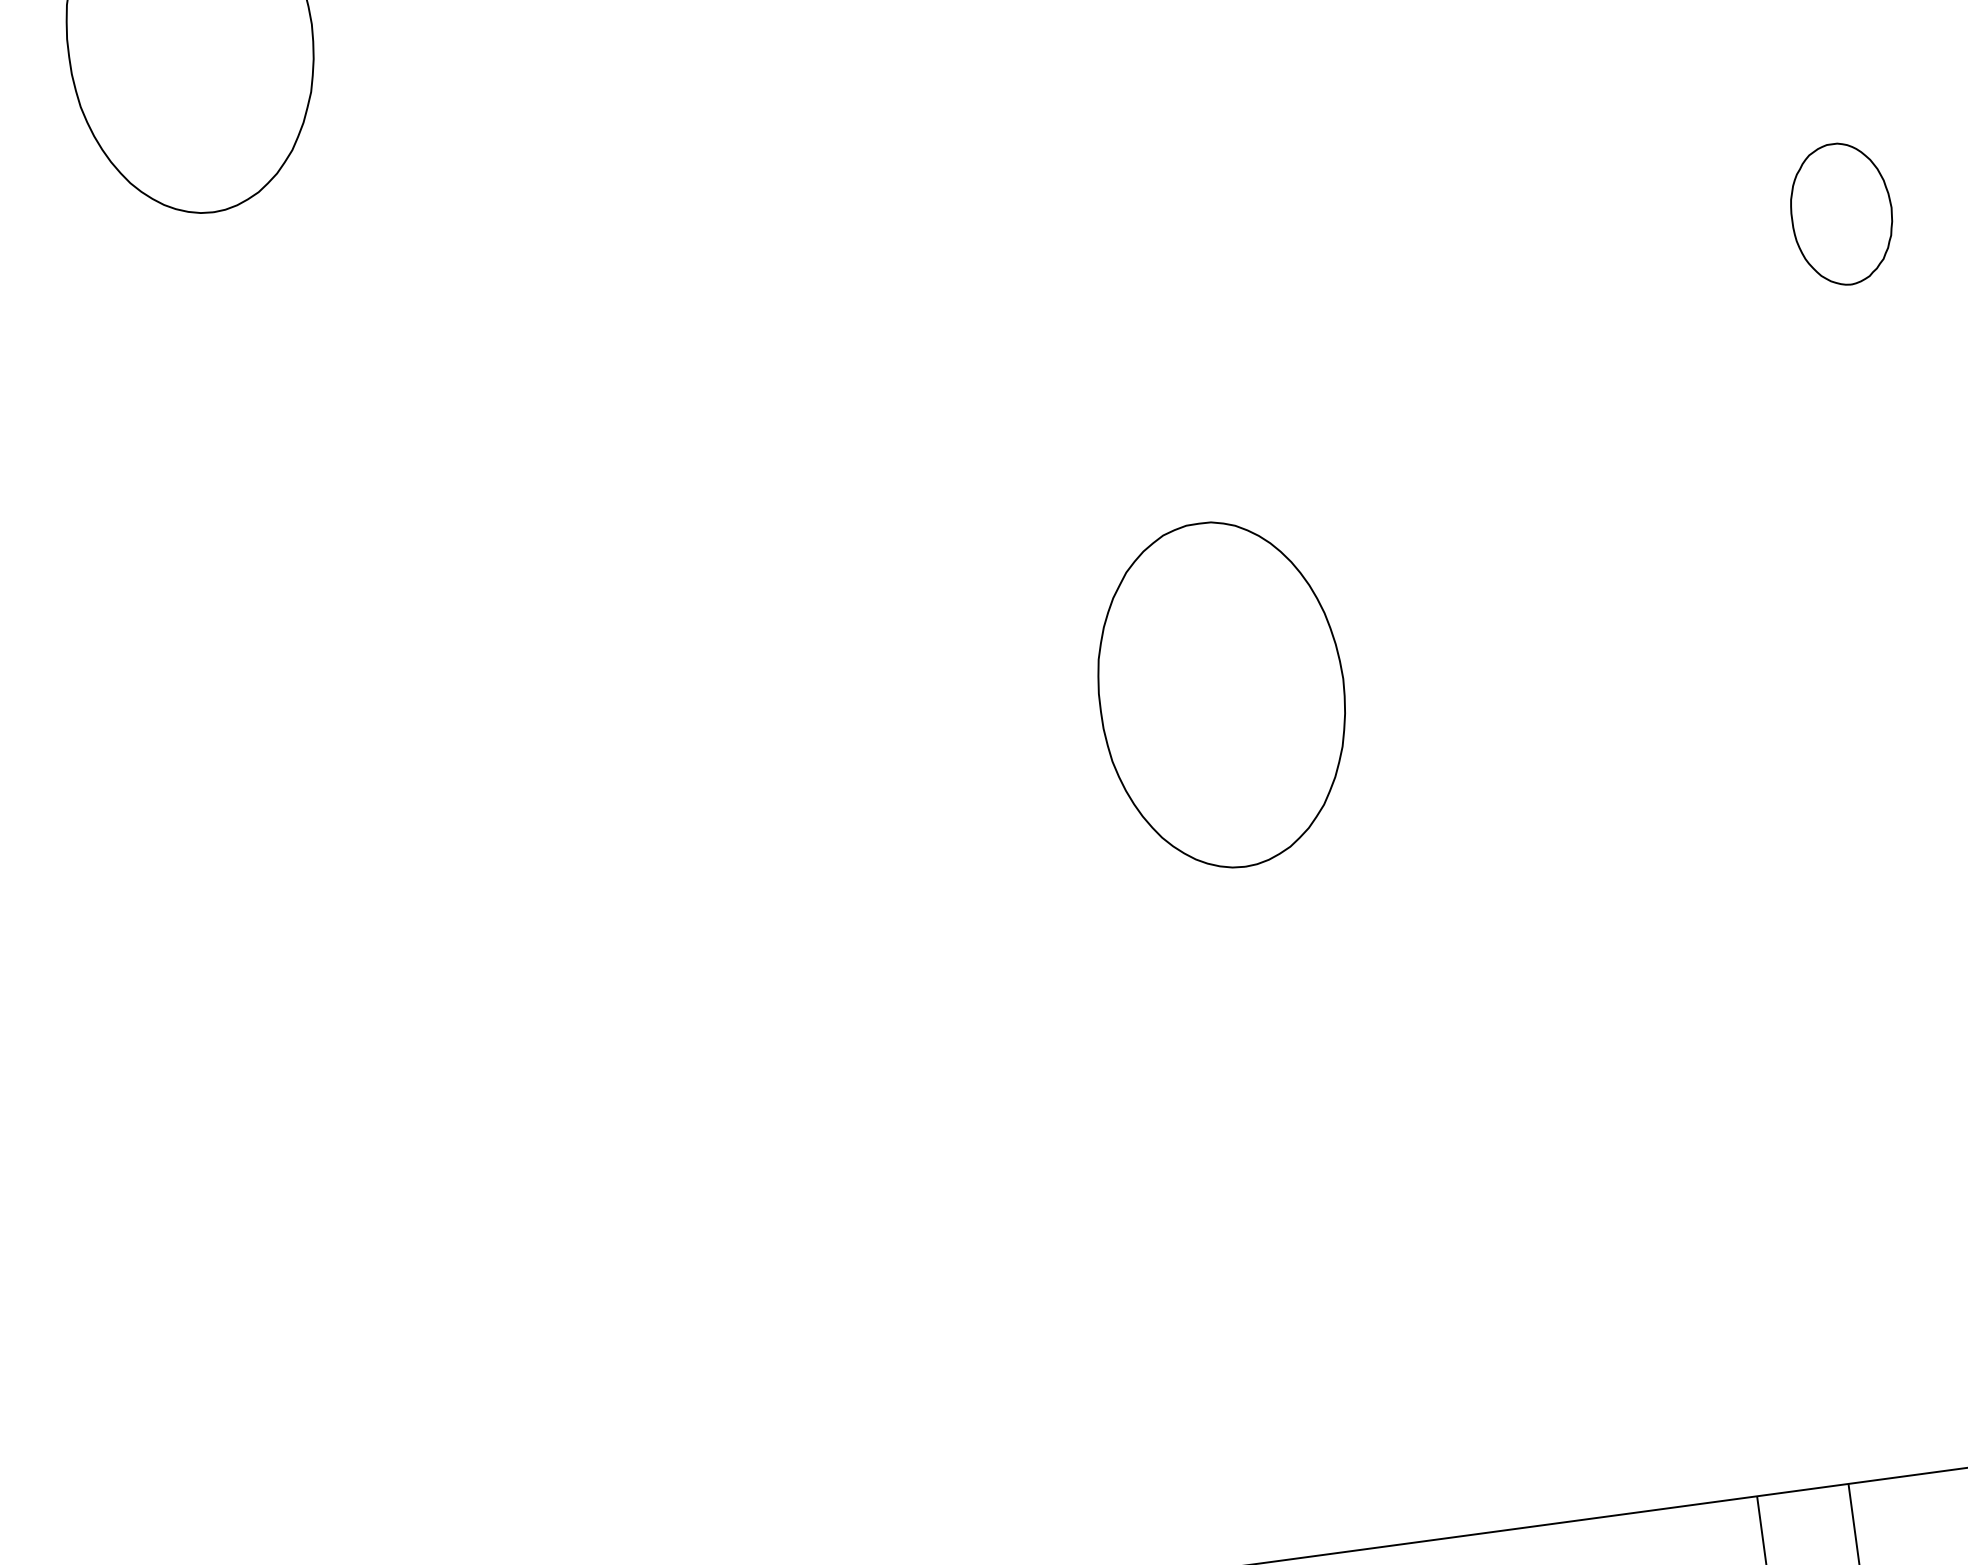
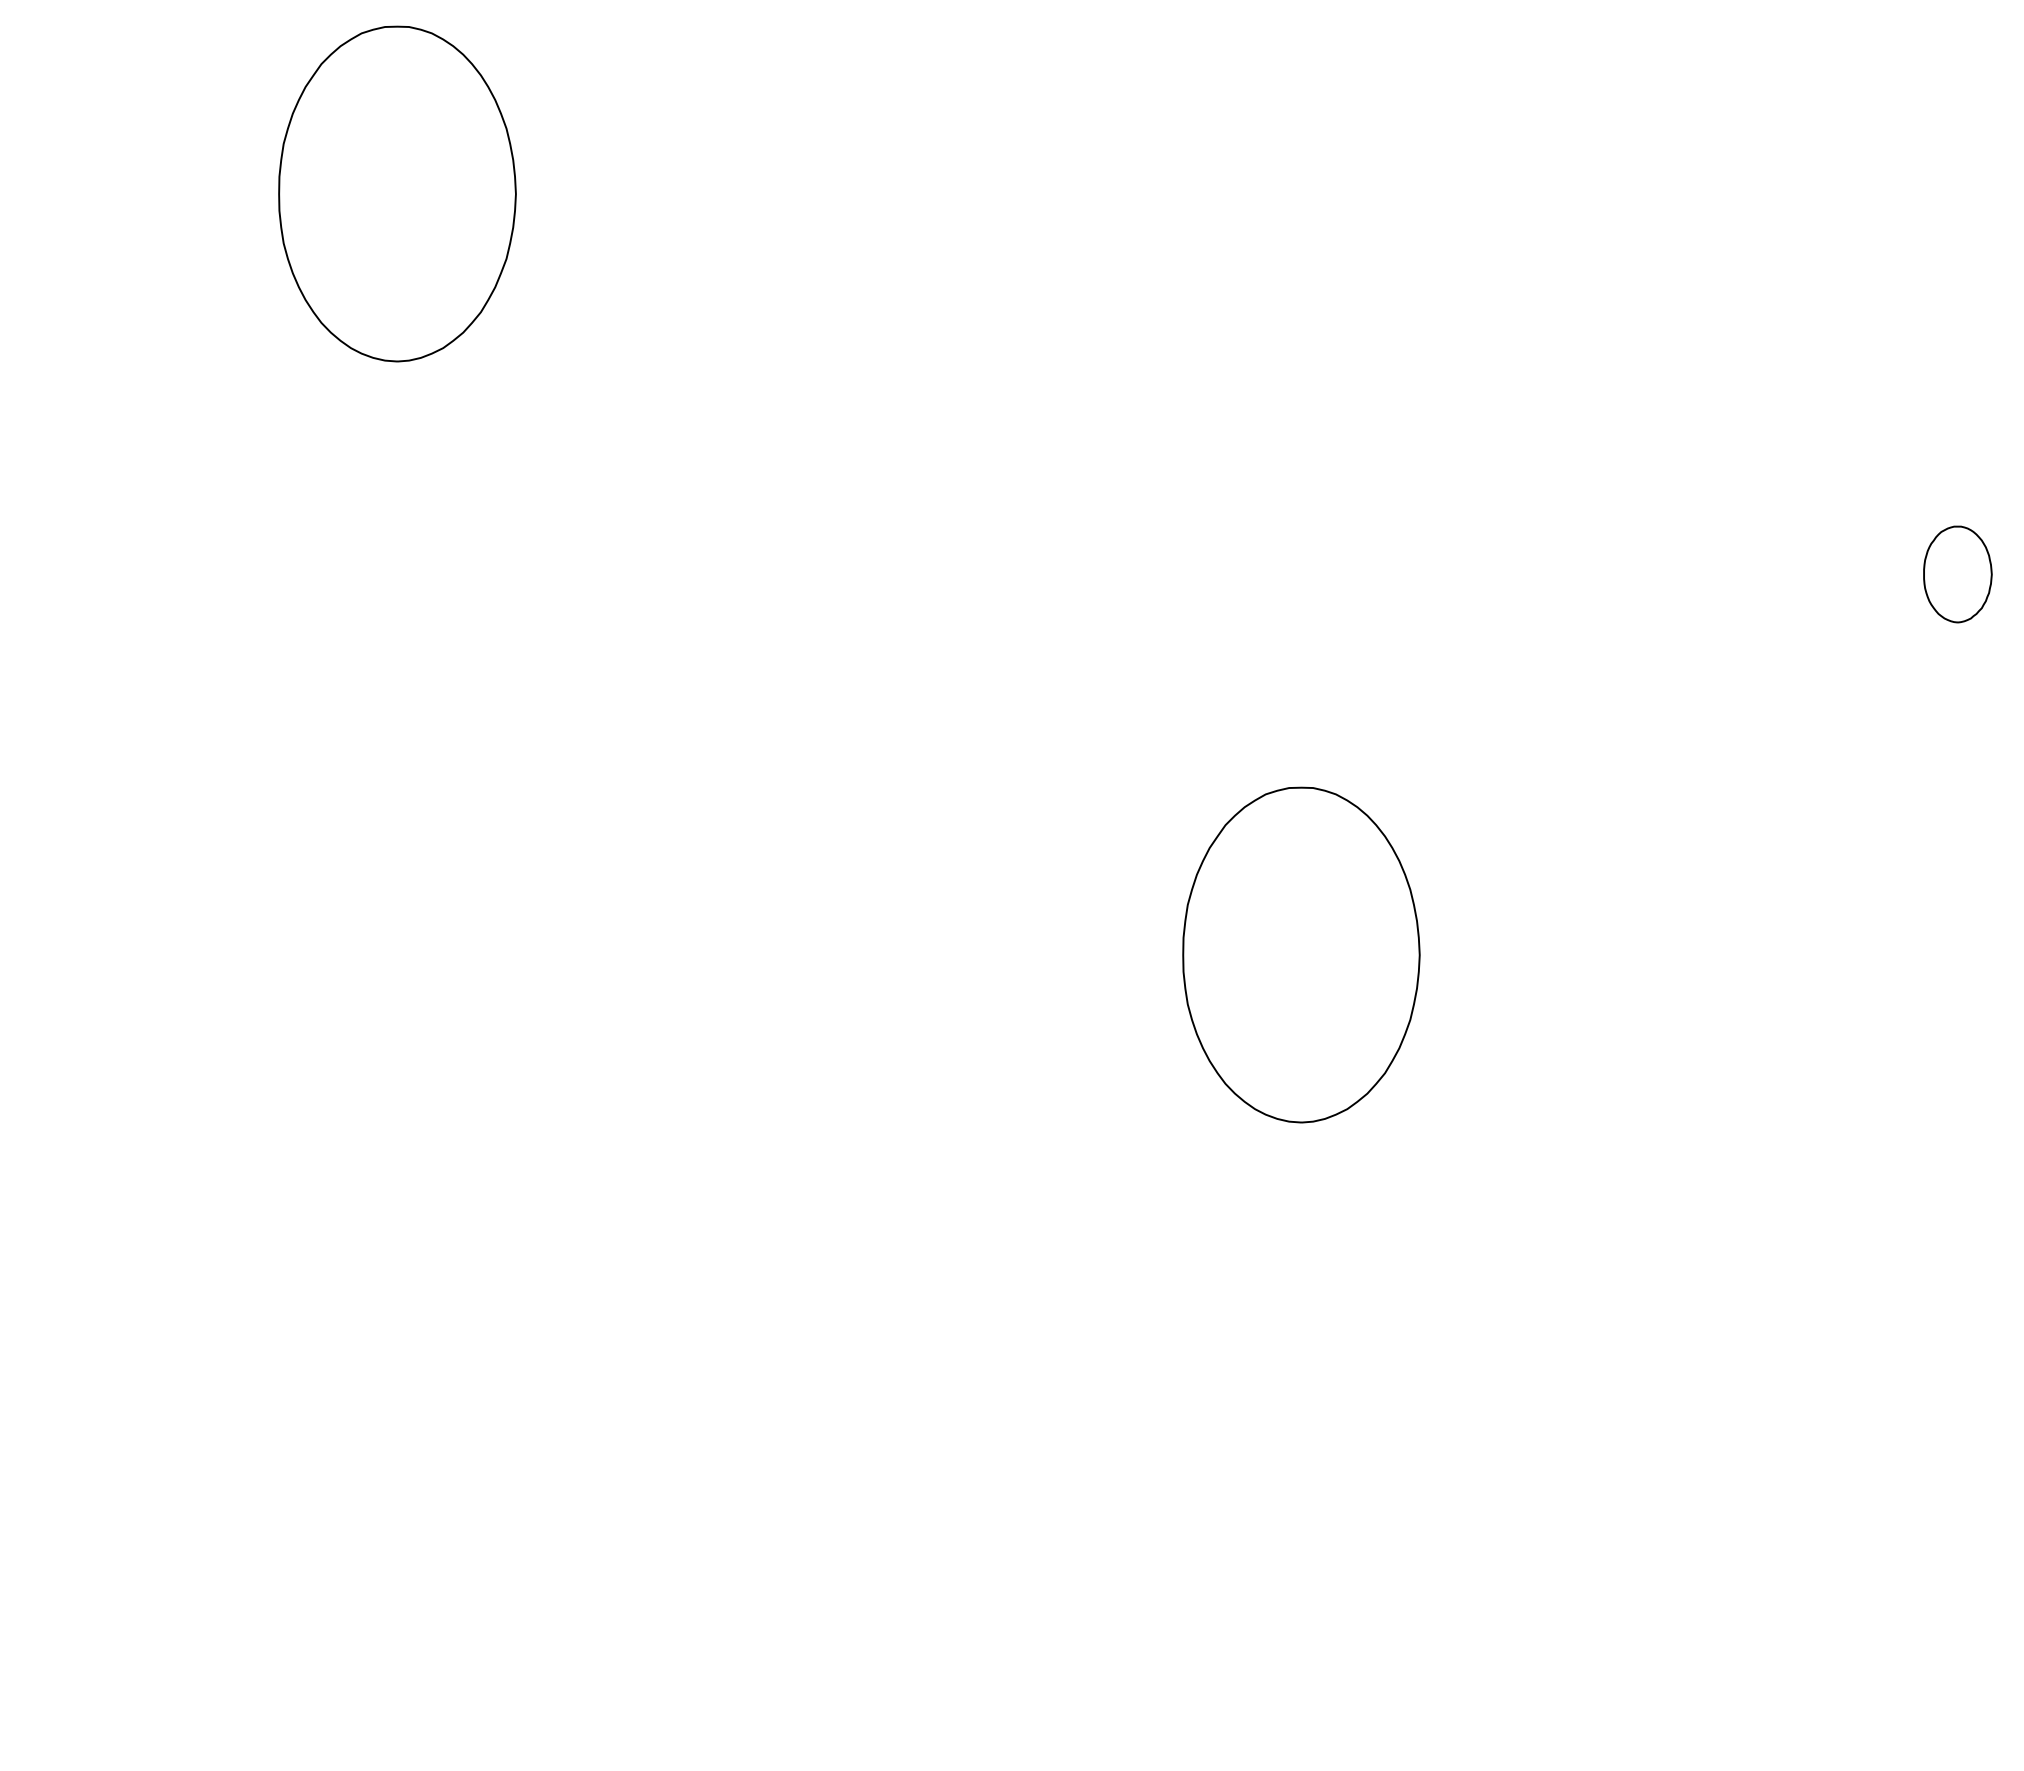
part: (1841, 214) -> (1957, 574), size x0.7

